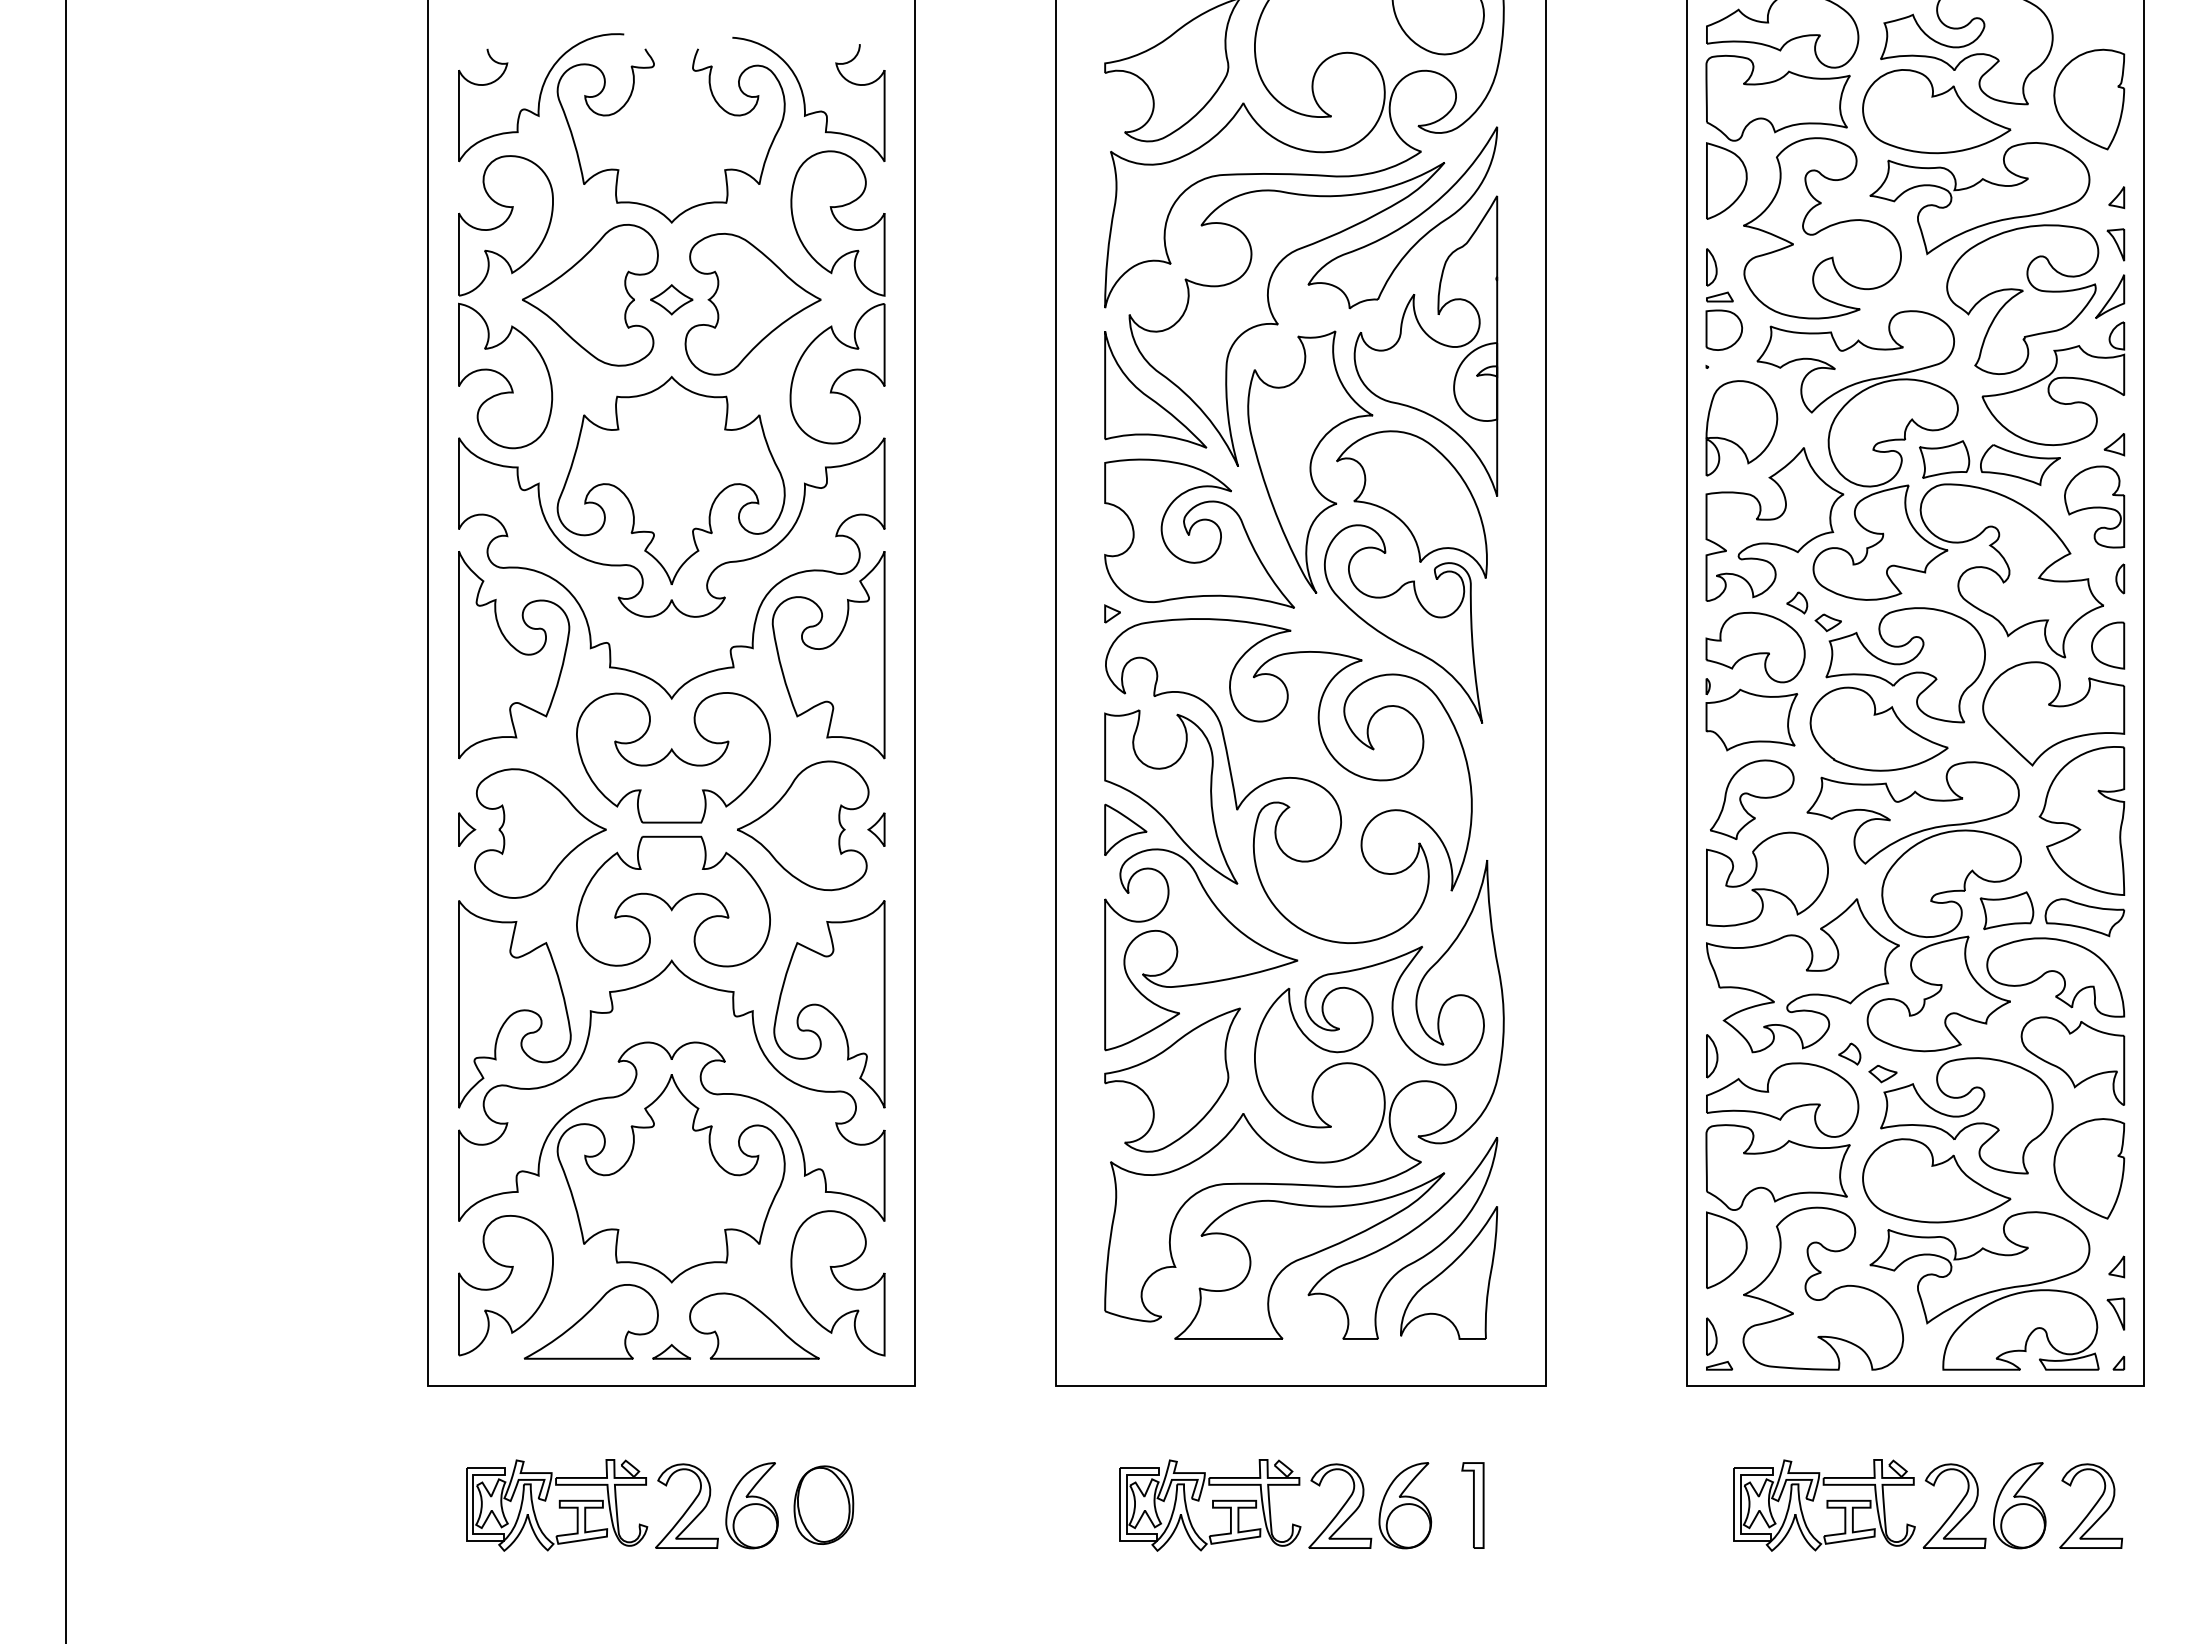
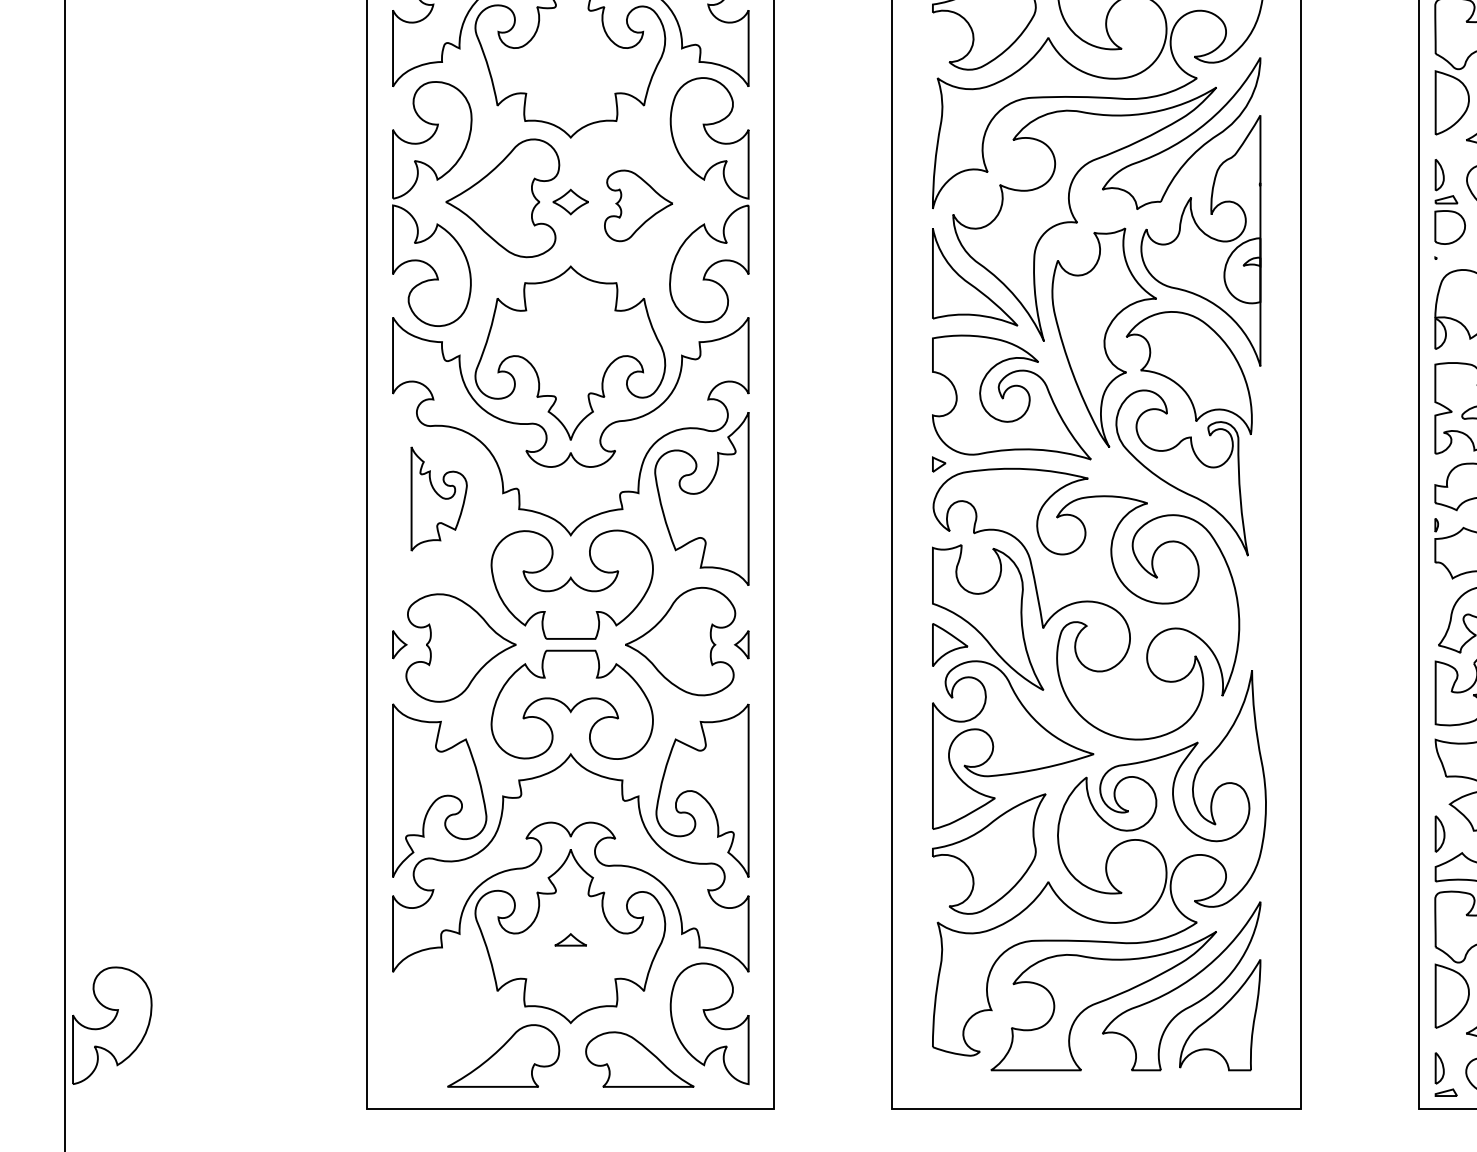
part: (752, 304) -> (638, 206), size x0.6
part: (514, 655) -> (439, 499), size x0.6
part: (505, 1285) -> (111, 1025), moved
part: (671, 1351) -> (570, 939), moved

